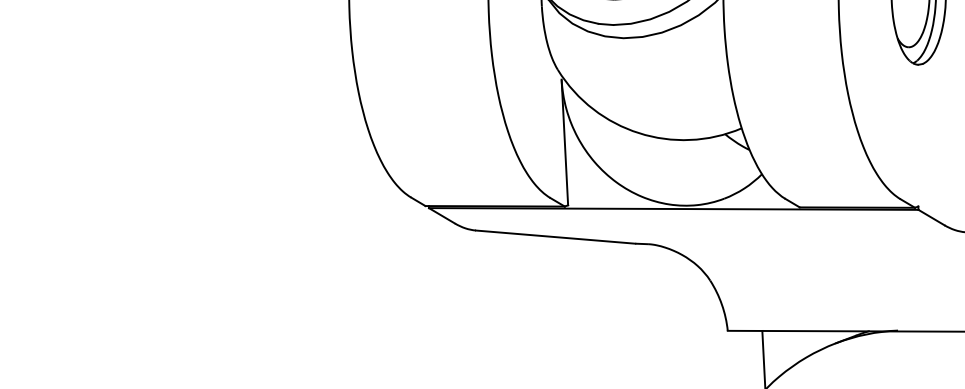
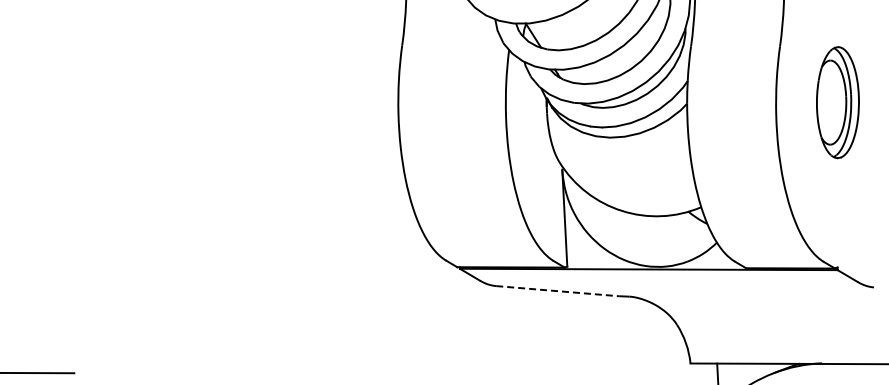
line: (555, 237) -> (557, 291), solid -> dashed

